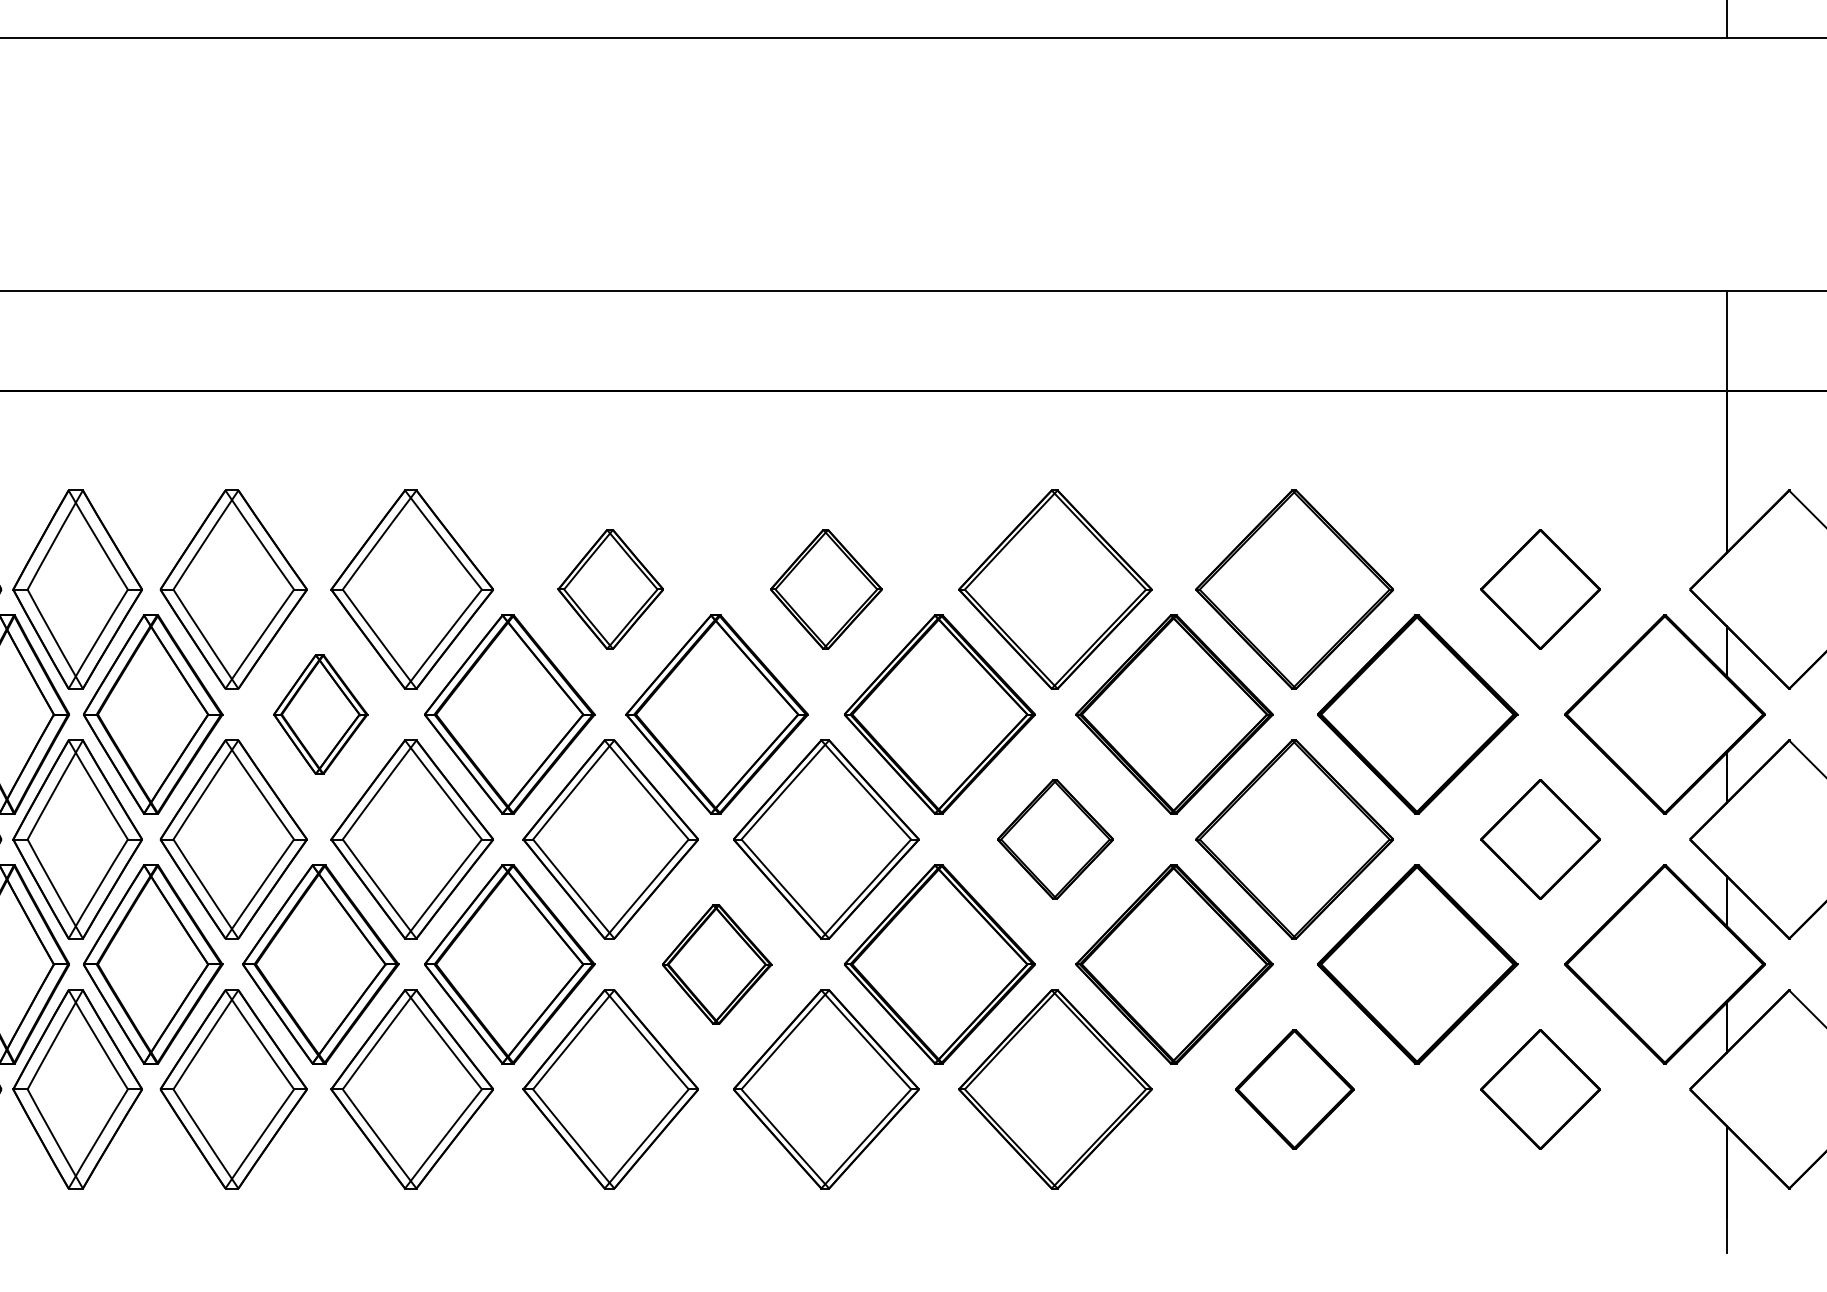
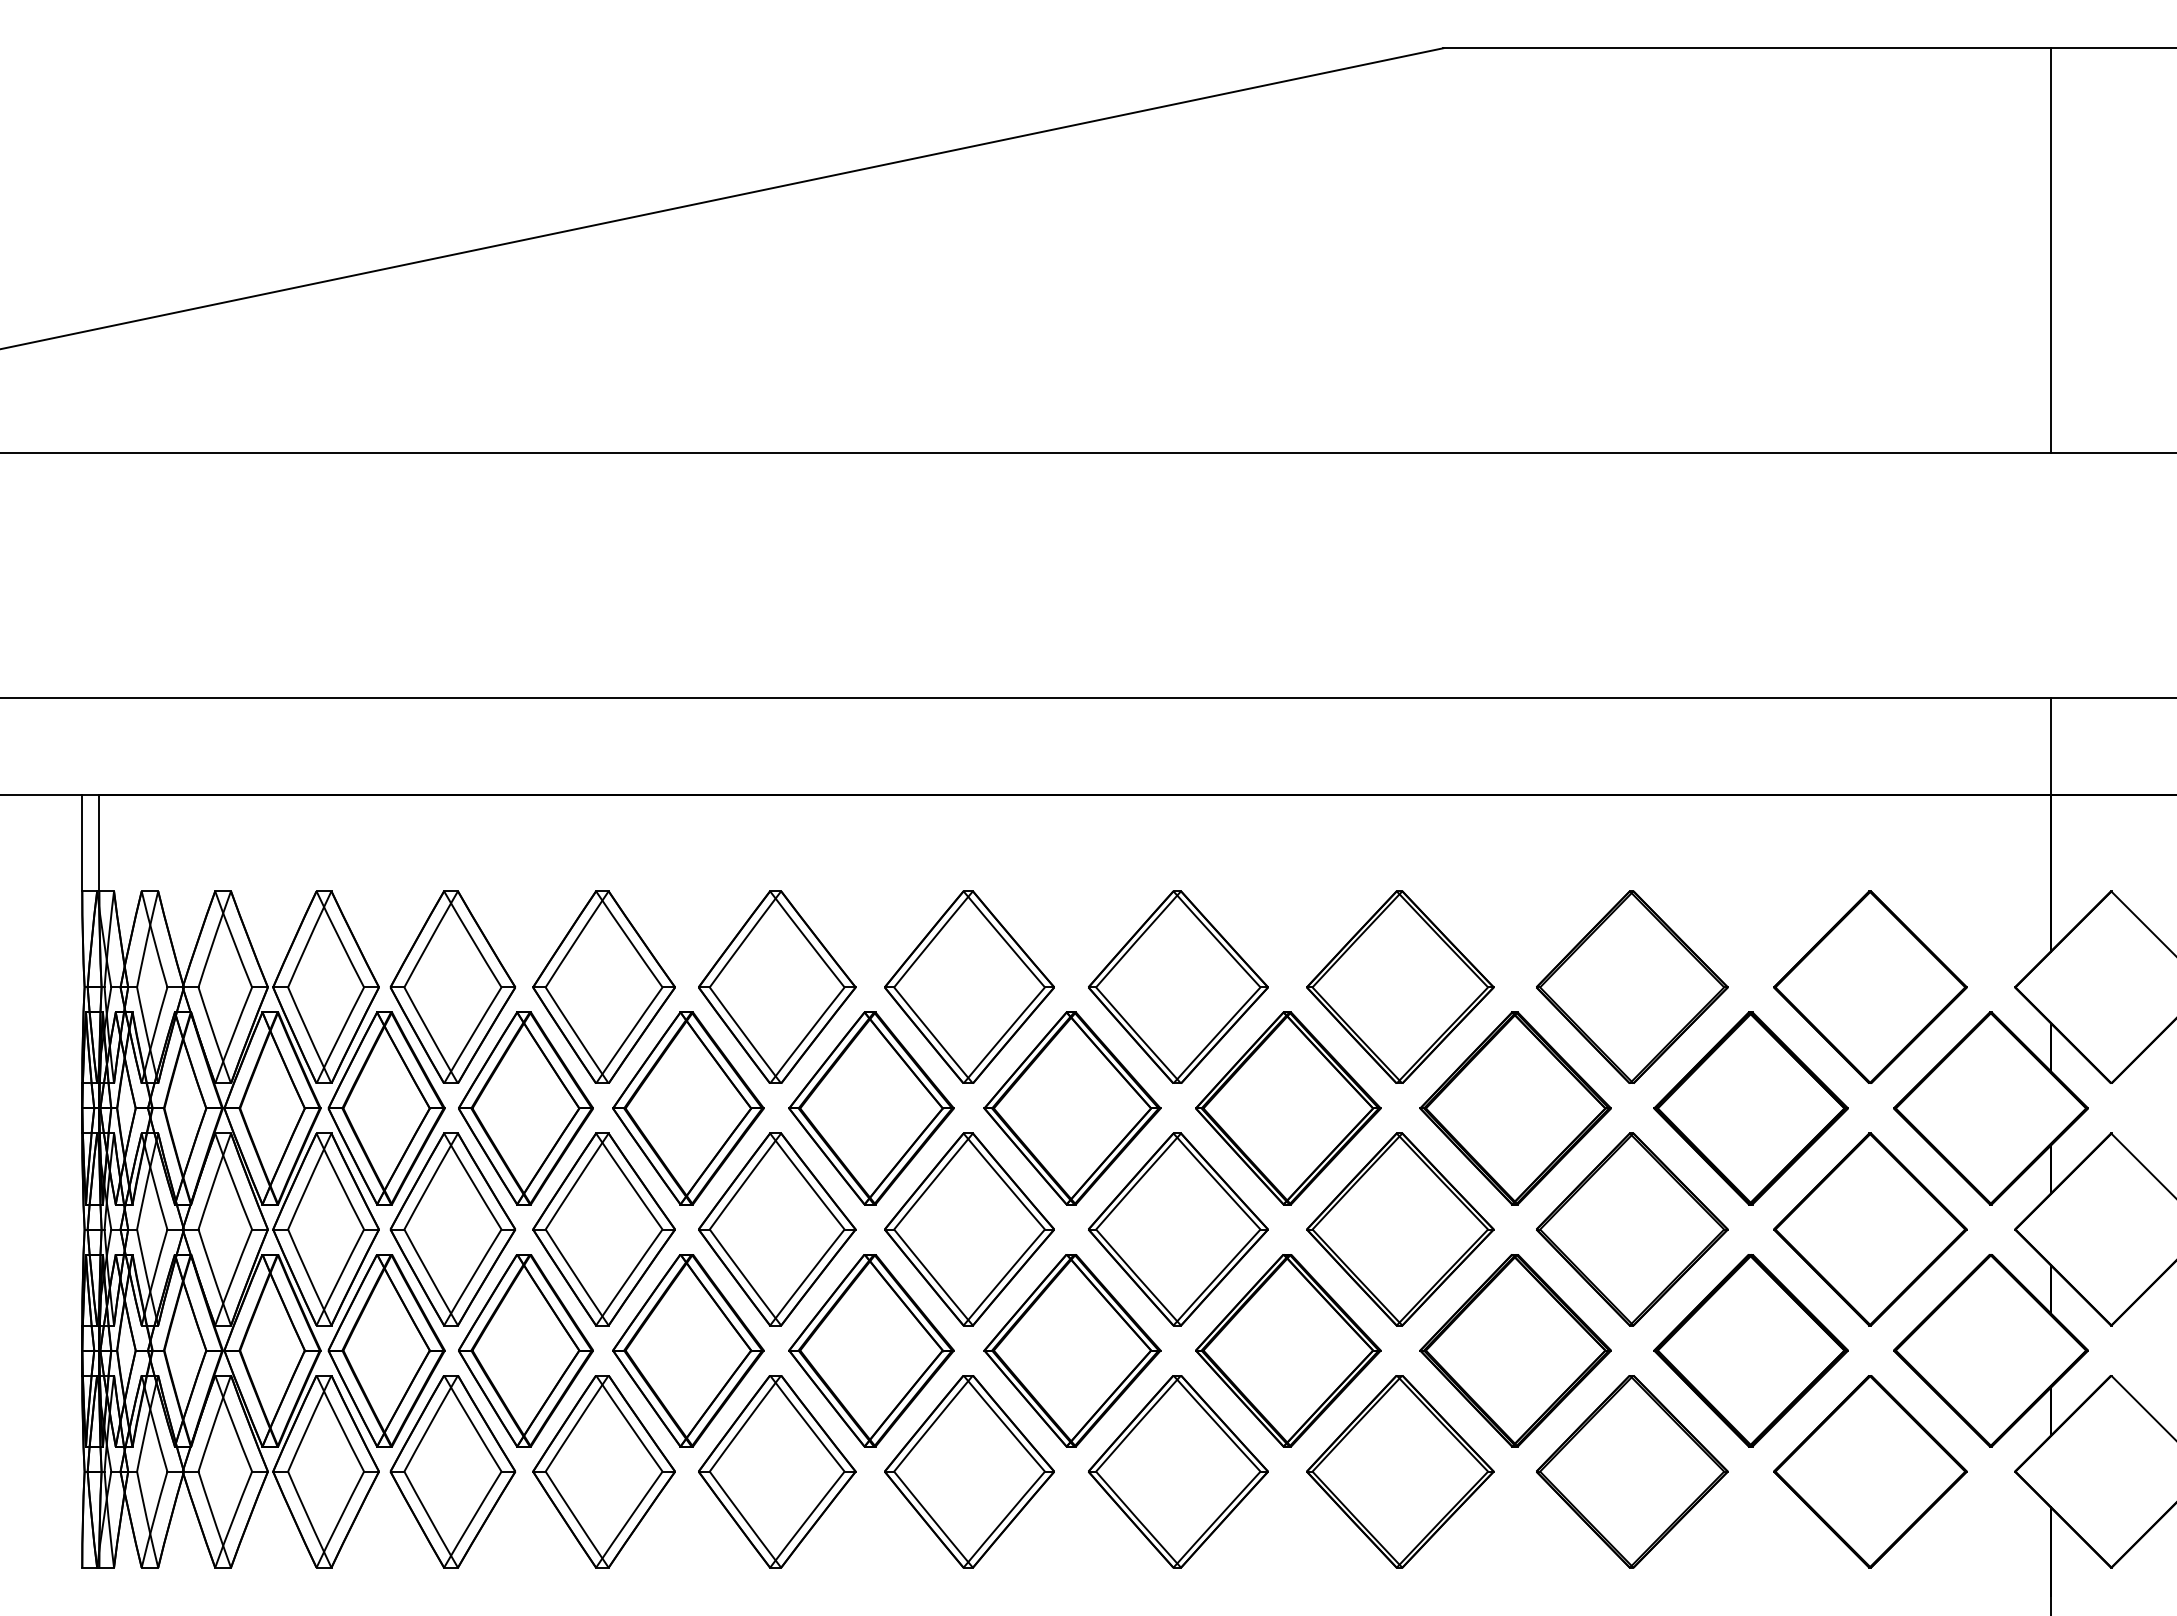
part: (610, 588) -> (969, 986), size x1.67
part: (826, 588) -> (1178, 986), size x1.67
part: (1540, 588) -> (1870, 986), size x1.67
part: (320, 714) -> (688, 1108), size x1.67
part: (1055, 839) -> (1400, 1229), size x1.67
part: (1540, 839) -> (1870, 1229), size x1.67
part: (717, 964) -> (1072, 1350), size x1.67
part: (1295, 1089) -> (1632, 1471), size x1.67
part: (1540, 1089) -> (1870, 1471), size x1.67

